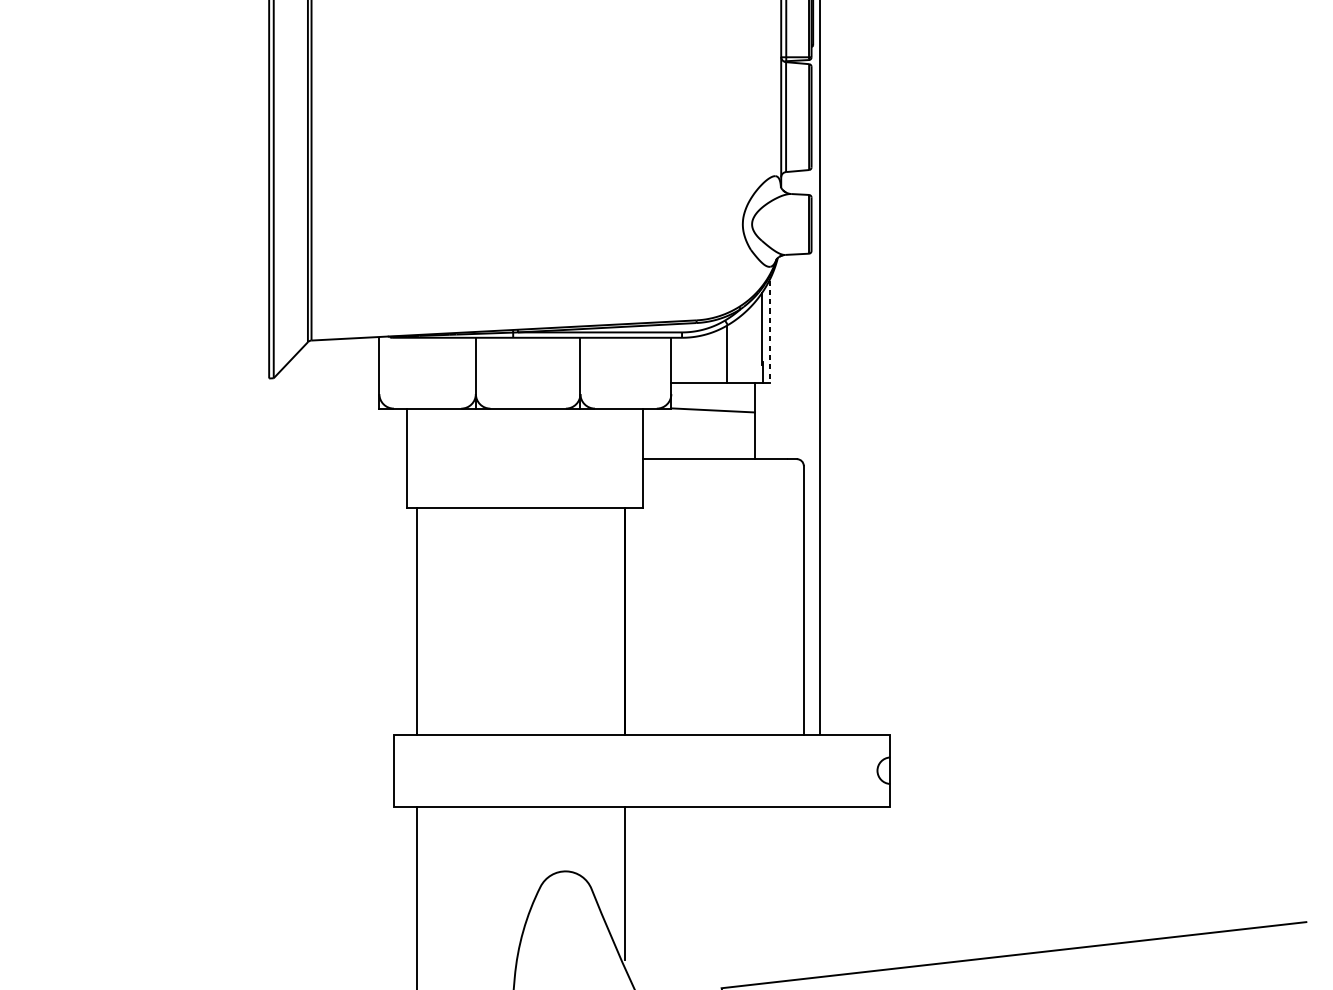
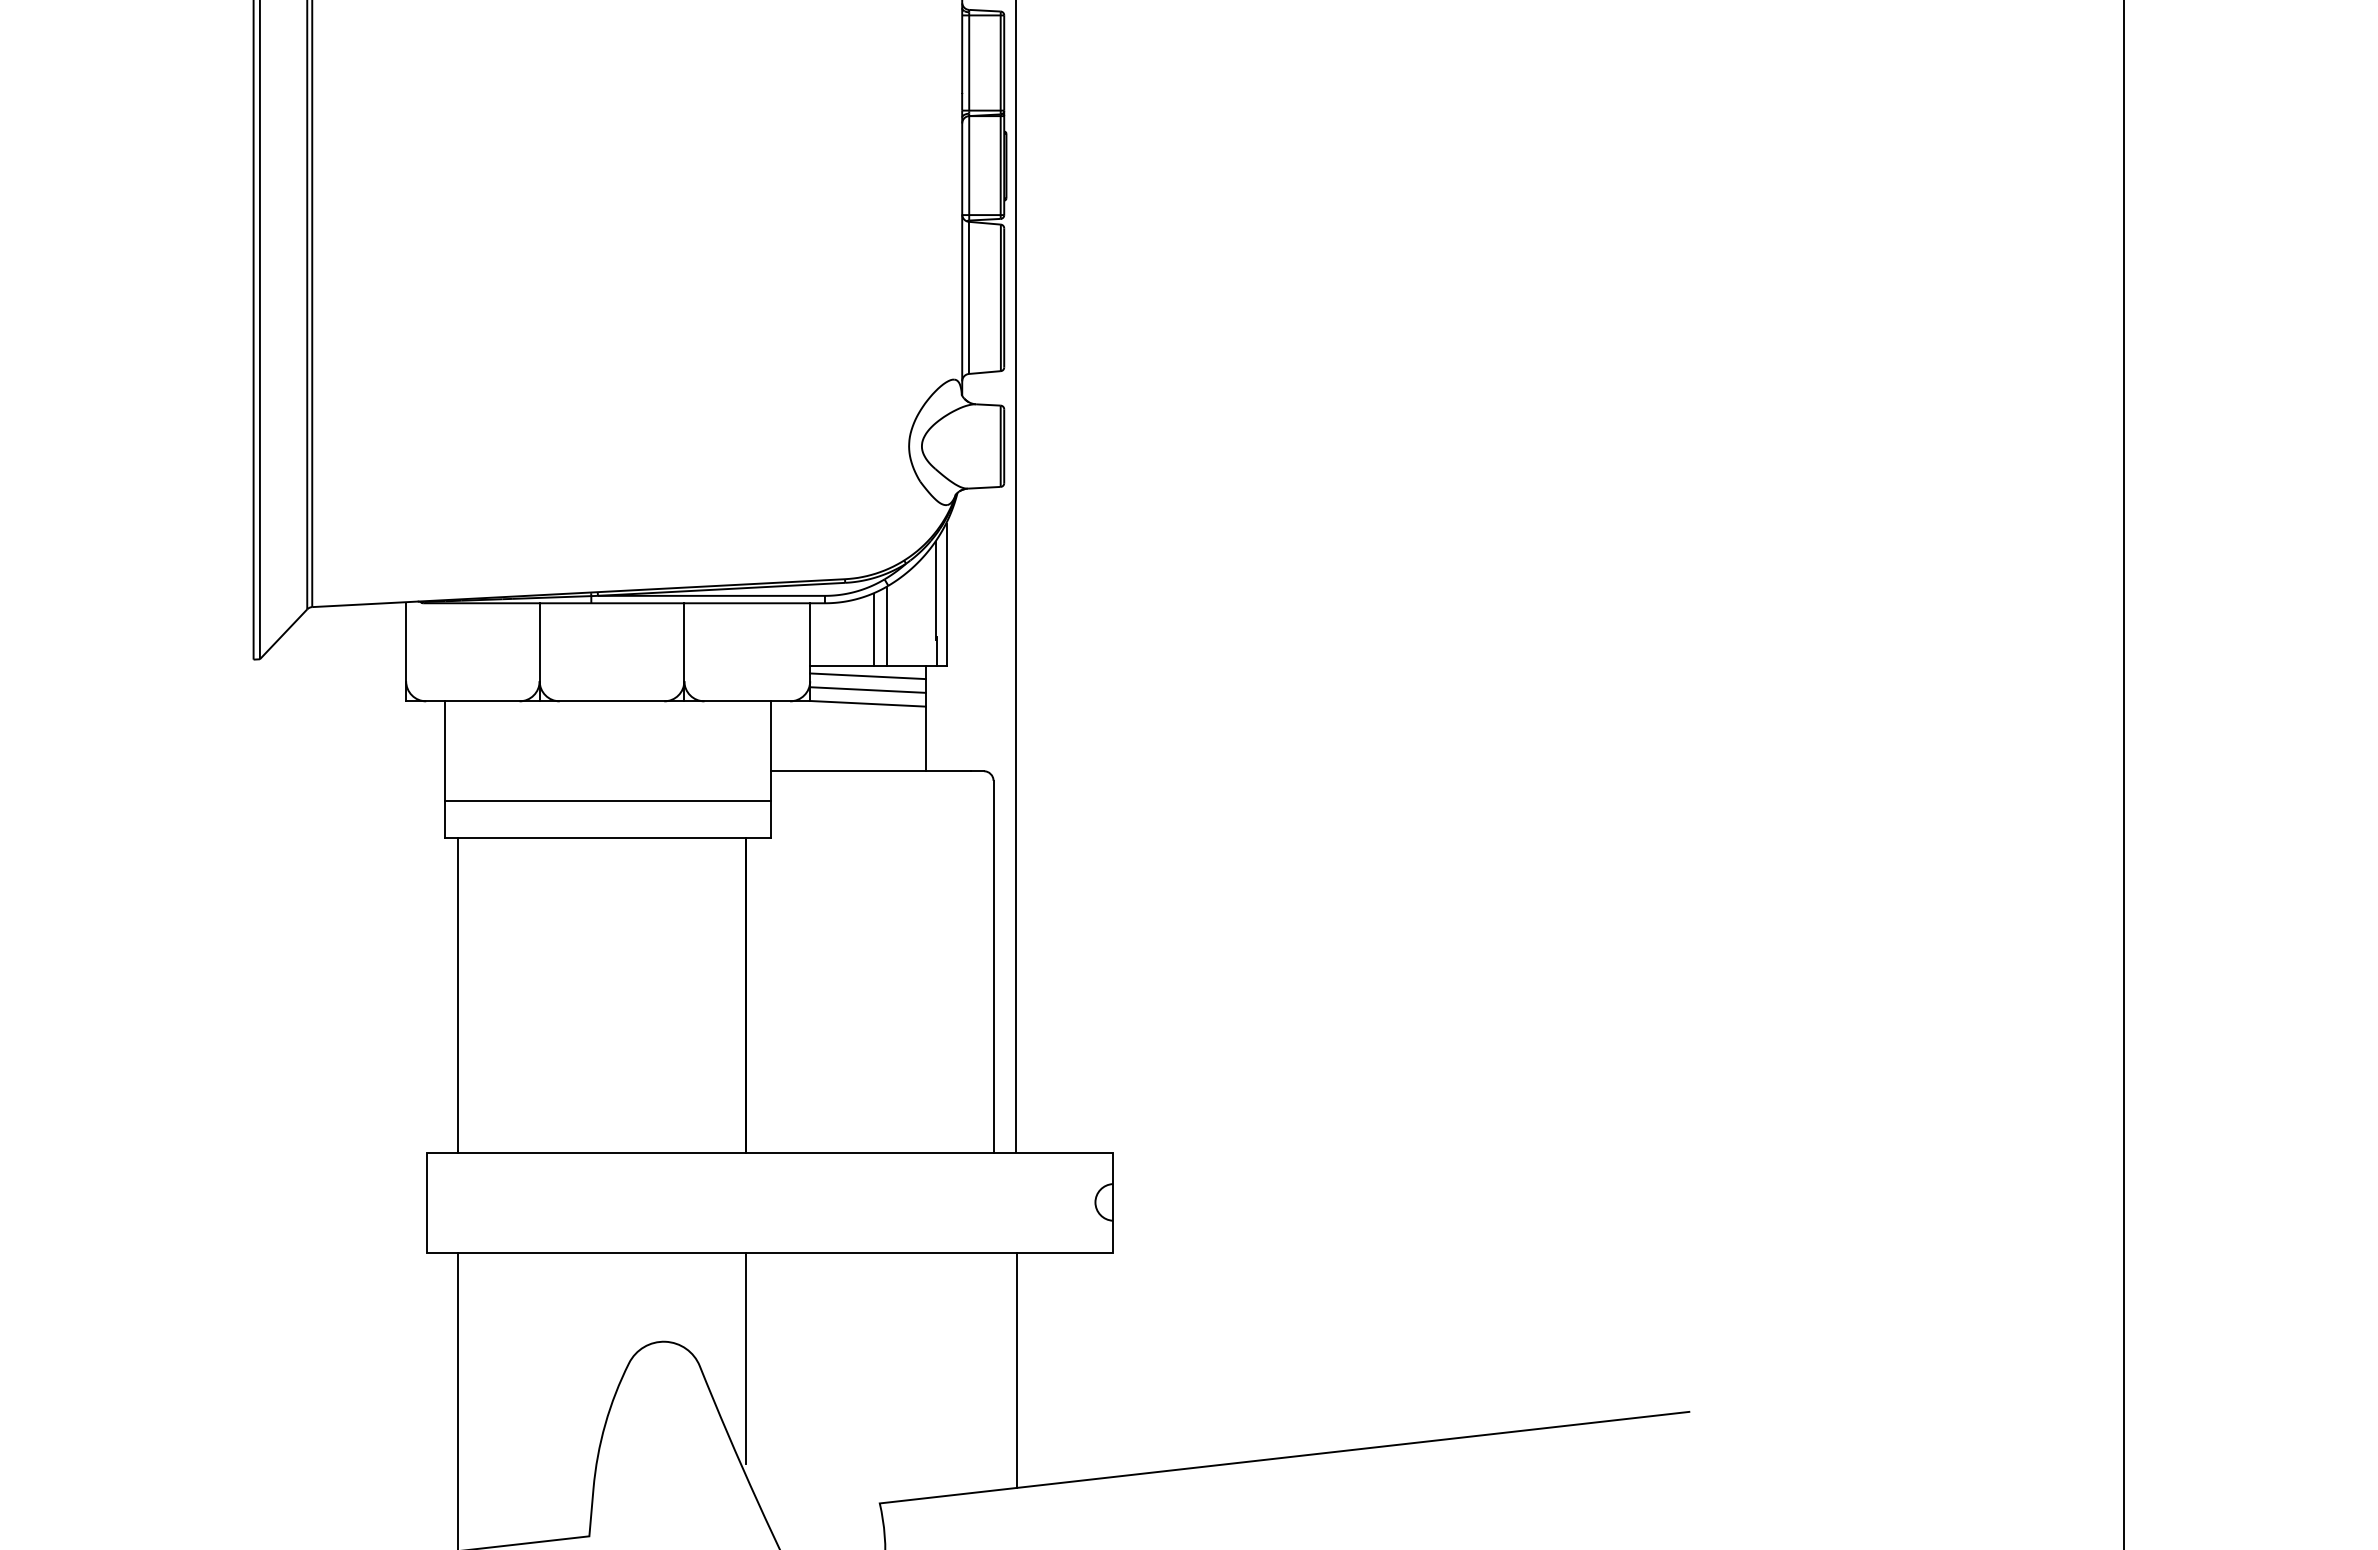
line: (769, 332) -> (946, 595), dashed -> solid
line: (717, 356) -> (873, 629), added
line: (712, 390) -> (867, 676), added
line: (712, 400) -> (867, 689), added
line: (524, 480) -> (607, 800), added
line: (820, 891) -> (1016, 1369), added

